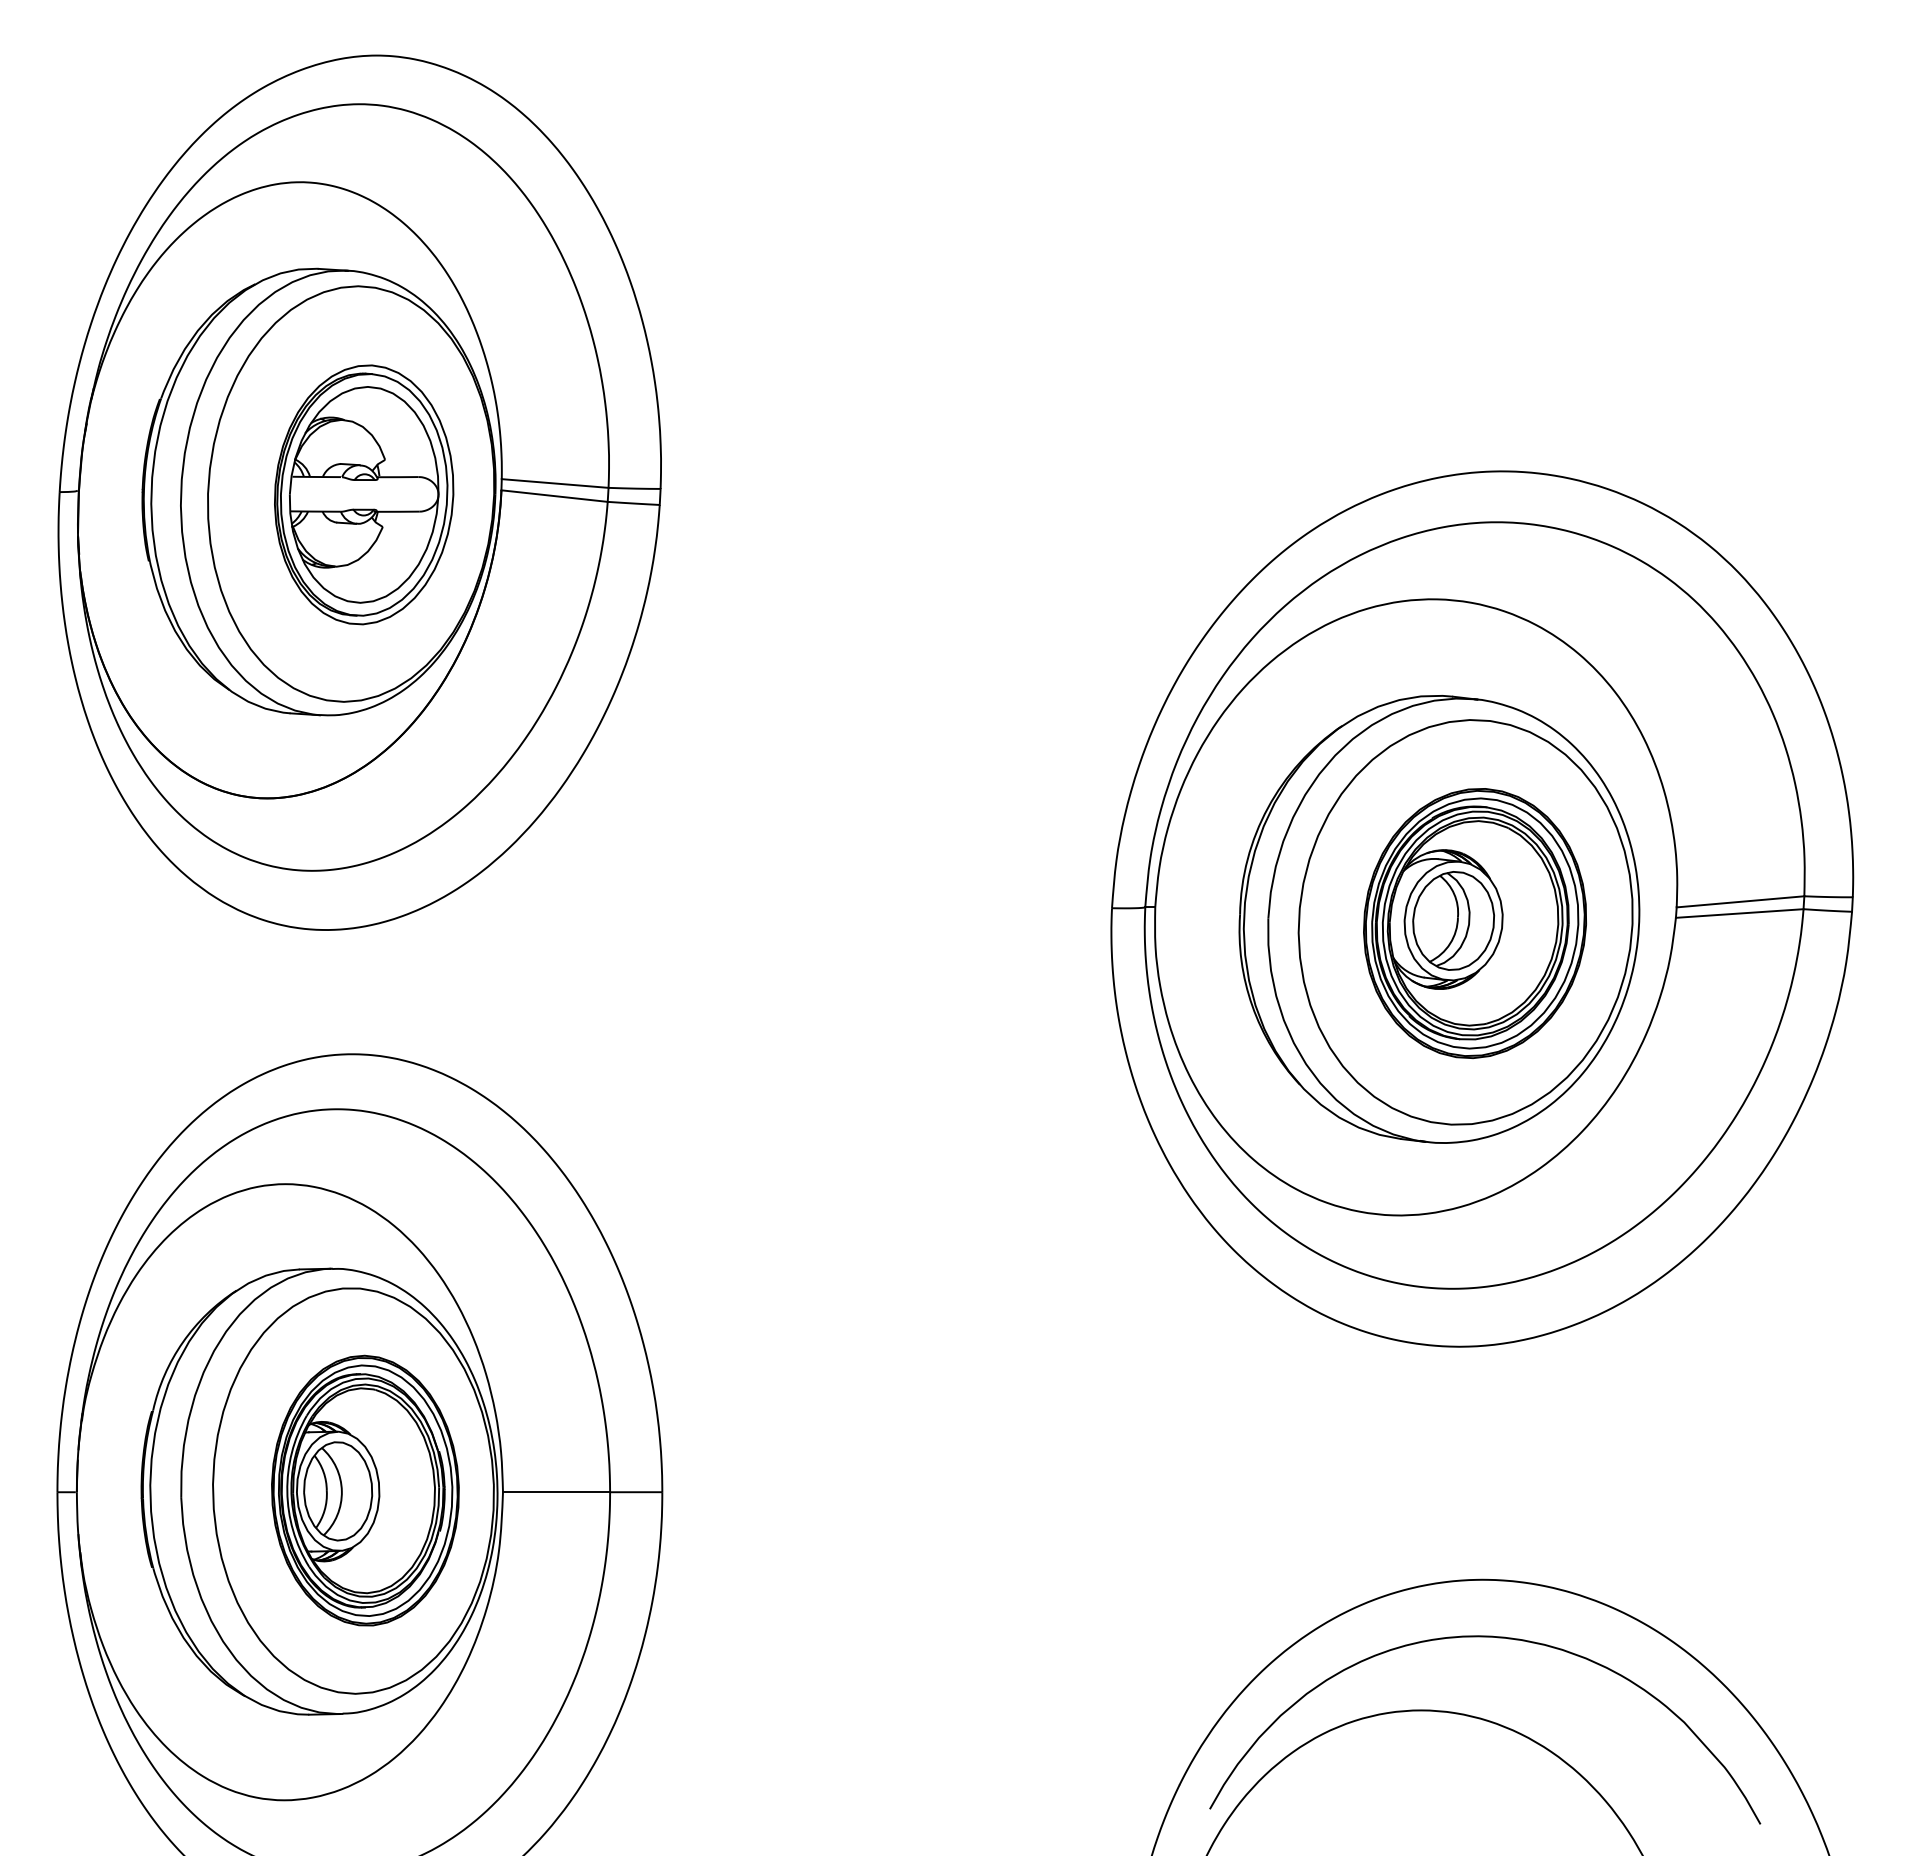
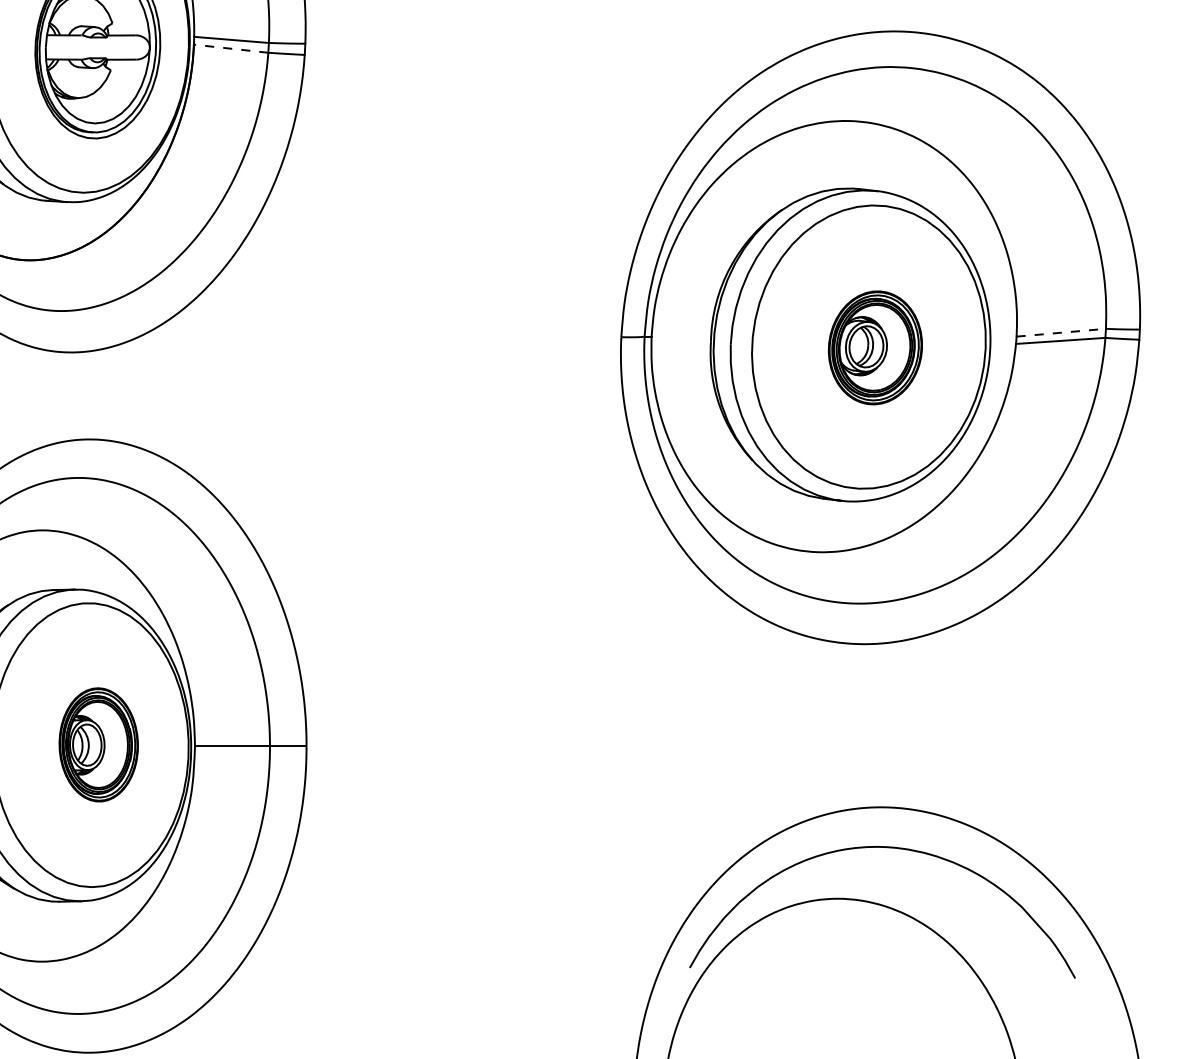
line: (554, 496) -> (231, 49), solid -> dashed
line: (1741, 901) -> (1061, 332), solid -> dashed
part: (1474, 923) -> (875, 347), size x0.6
part: (365, 1490) -> (98, 744), size x0.6

